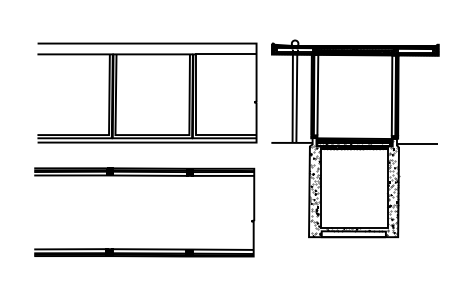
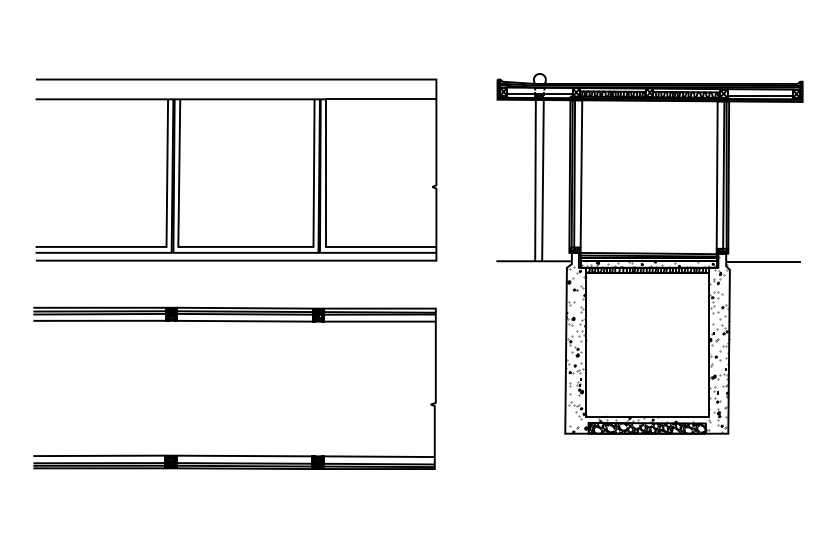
part: (147, 92) -> (236, 169), moved
part: (144, 176) -> (235, 322), moved
hatch: (353, 234) -> (646, 428), added

